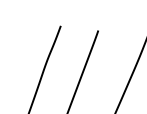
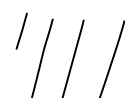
line: (21, 36) -> (21, 30), added

